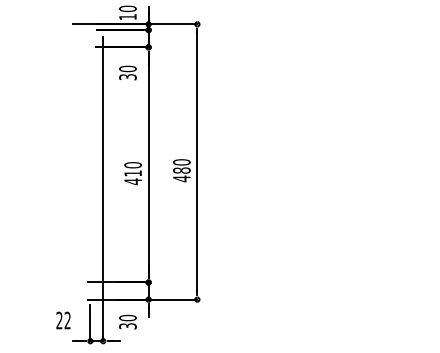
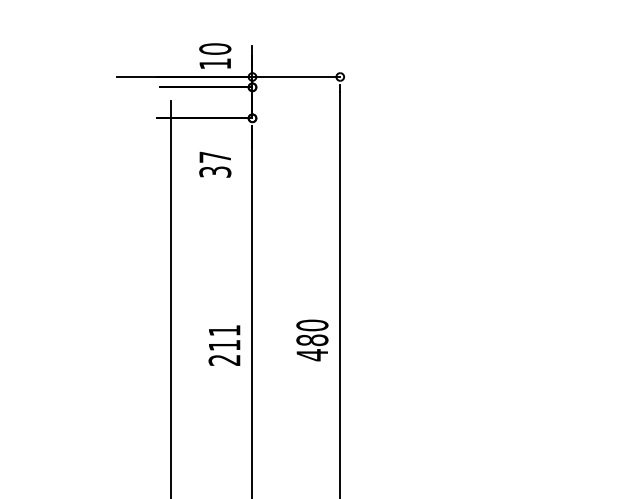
text: (127, 68) -> (214, 156), 30 -> 37
text: (132, 173) -> (223, 345), 410 -> 211

